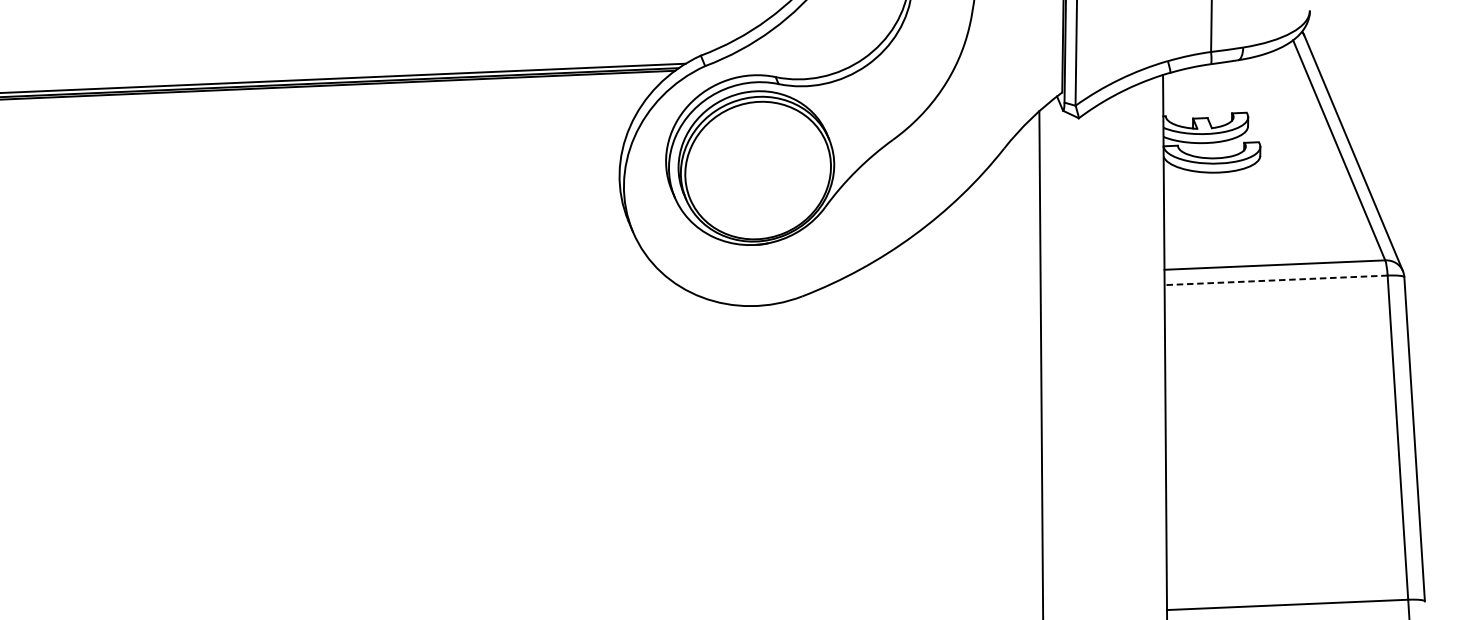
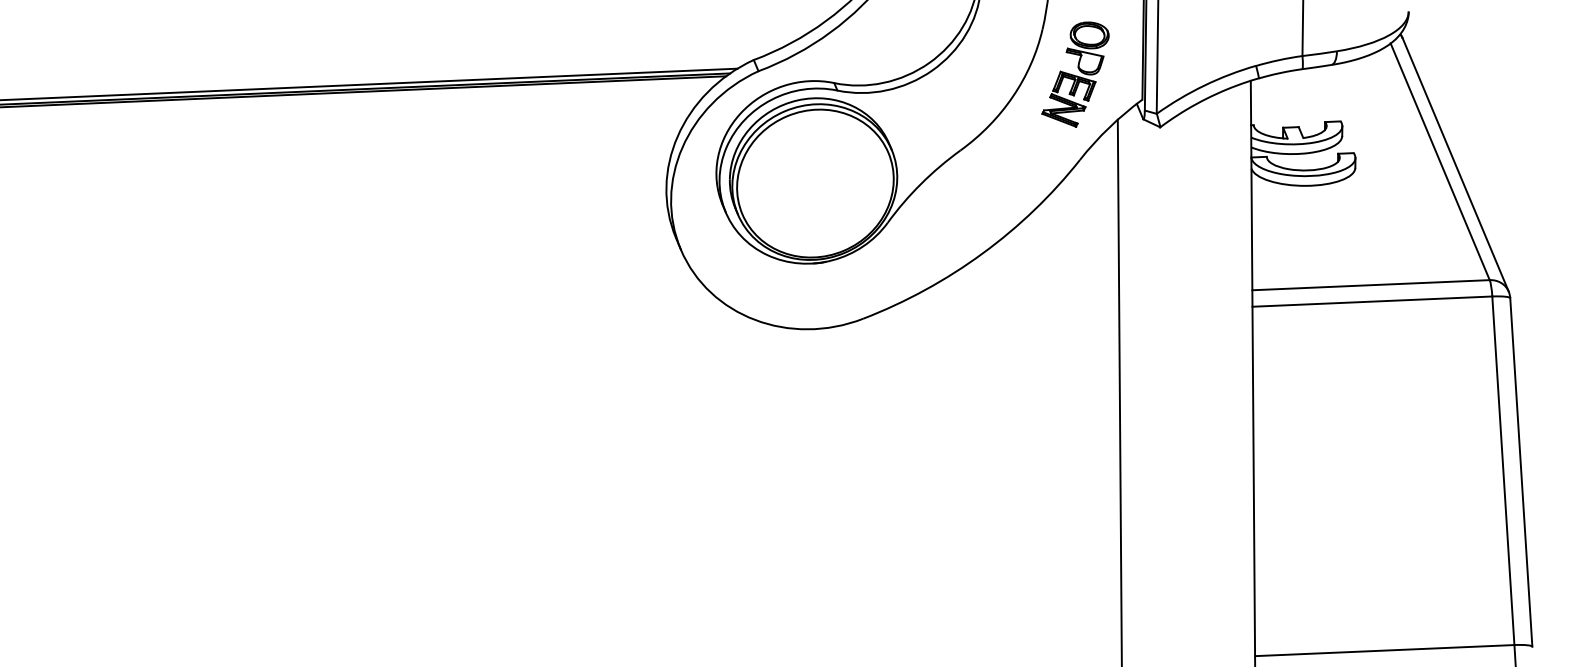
part: (1000, 69) -> (1075, 74), added
line: (1275, 280) -> (1371, 301), dashed -> solid

